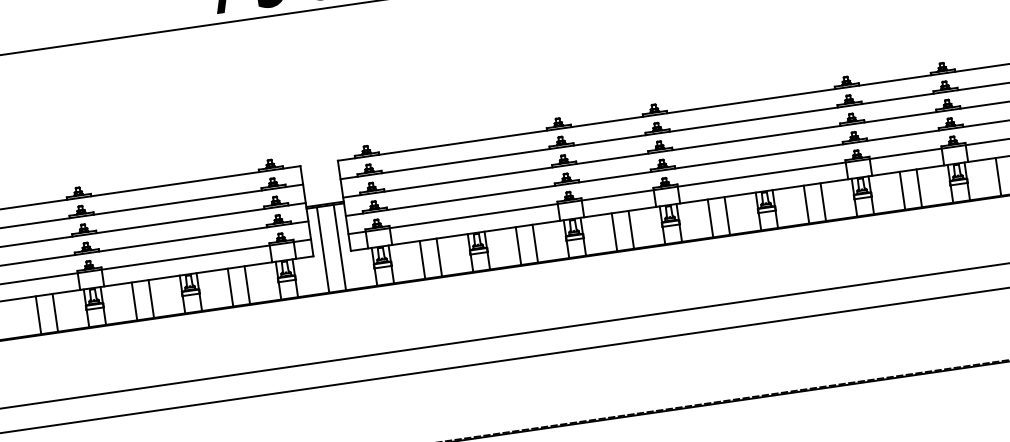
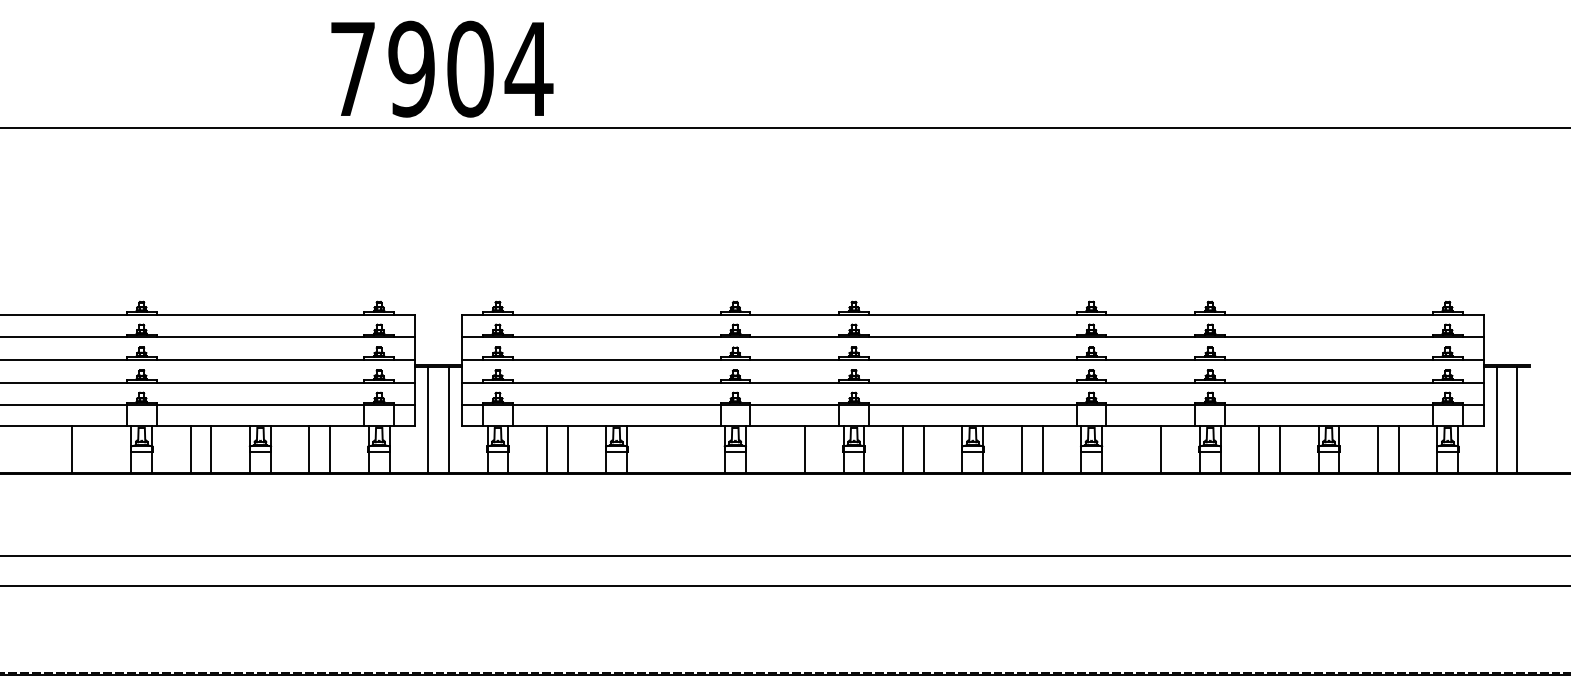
line: (902, 190) -> (1140, 449), removed
line: (614, 232) -> (784, 449), removed
line: (535, 243) -> (686, 449), removed
line: (518, 246) -> (665, 449), removed
line: (55, 312) -> (92, 449), removed

